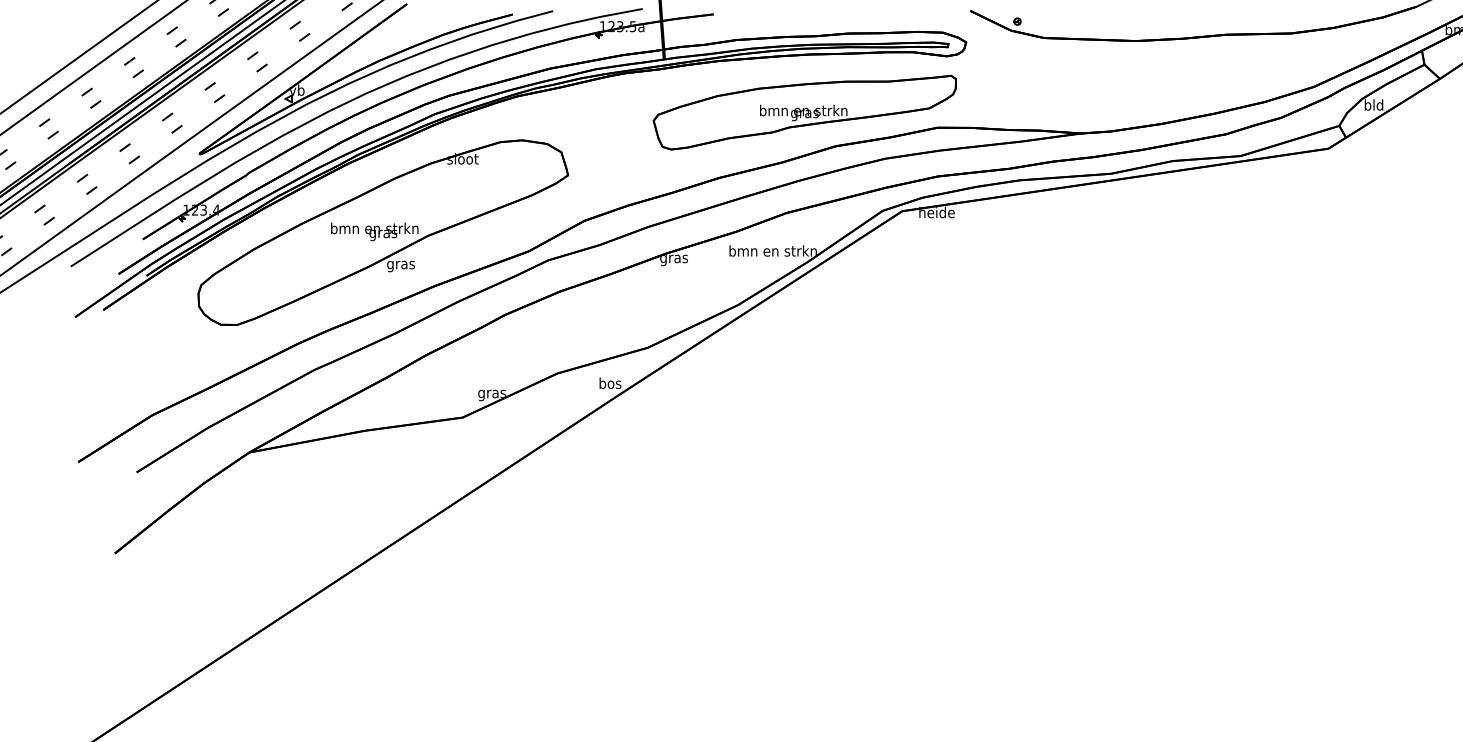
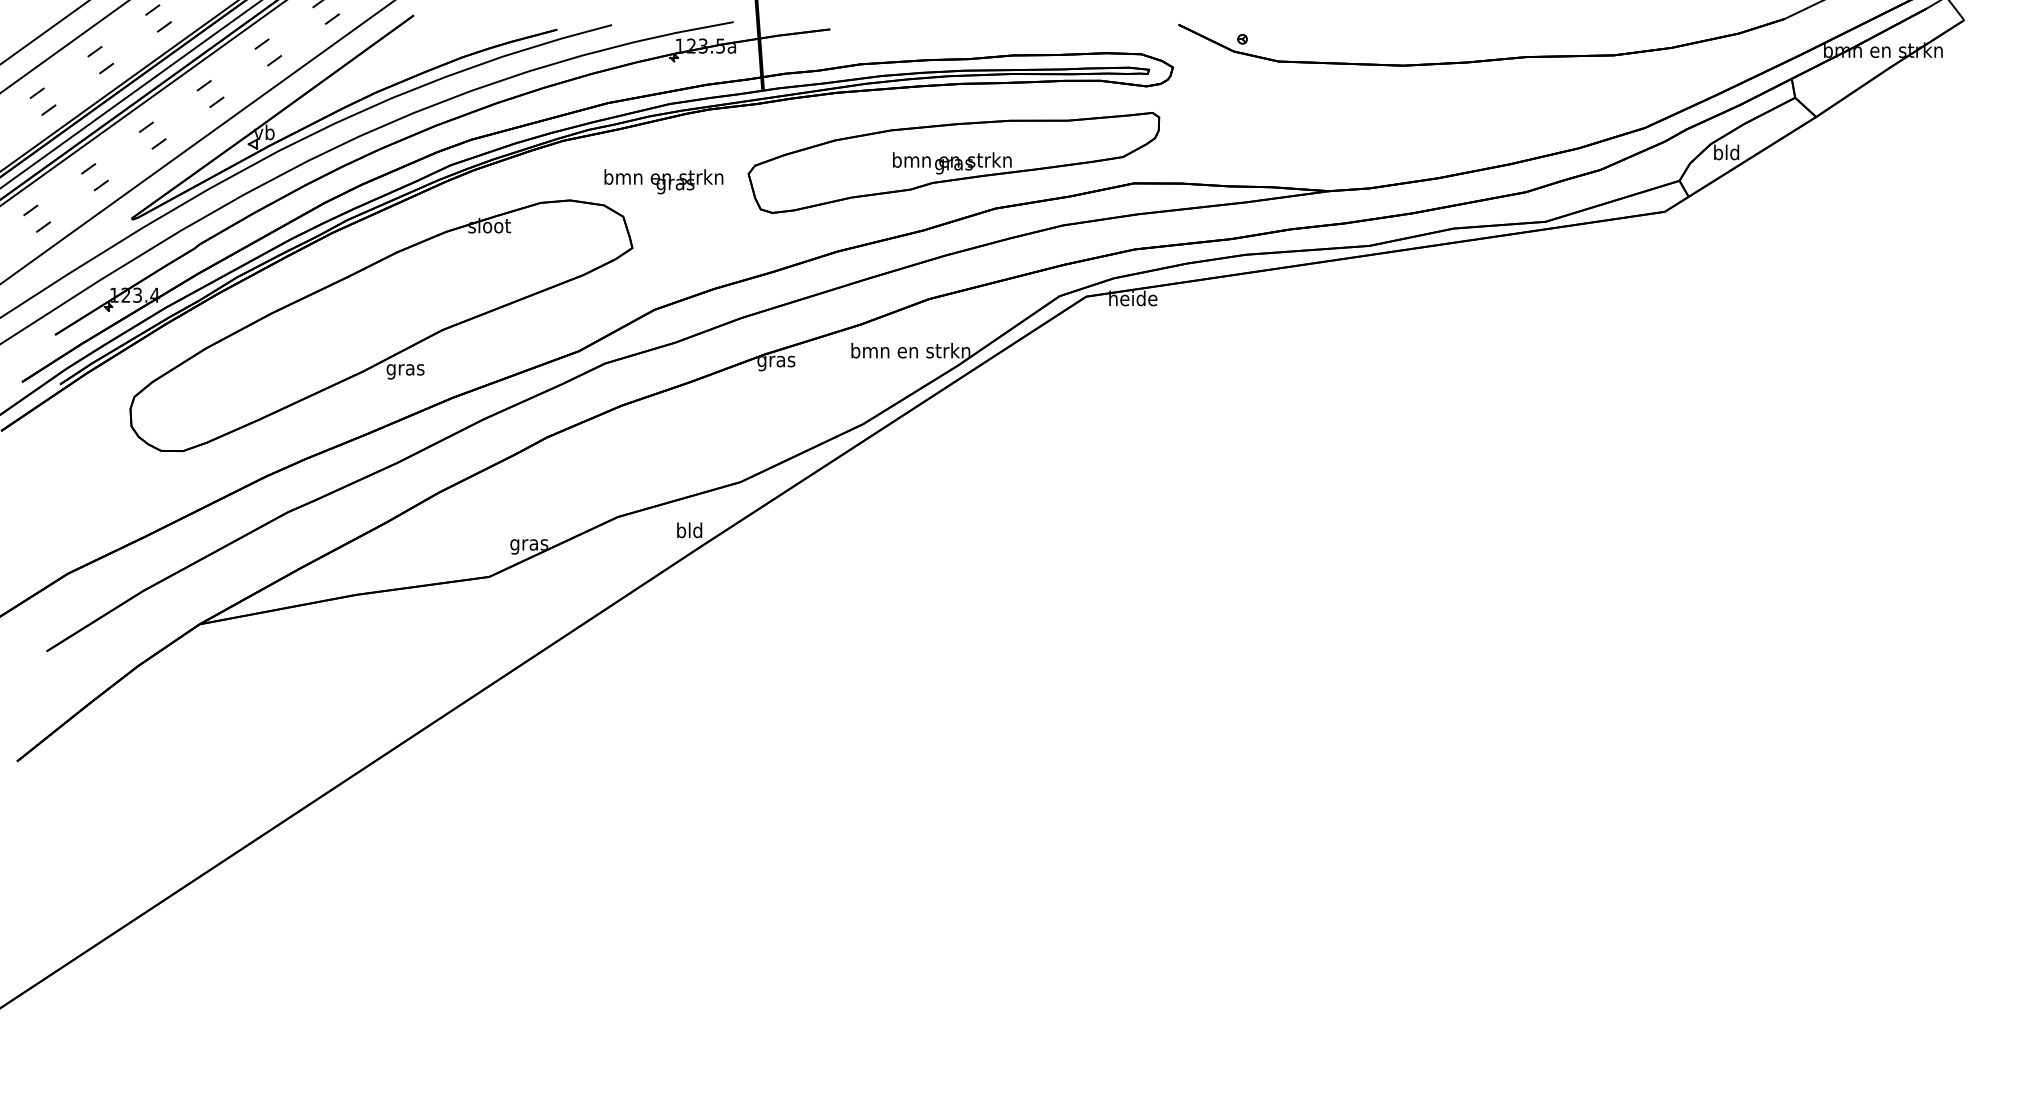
text: (374, 231) -> (663, 181), moved
text: (610, 383) -> (689, 530), bos -> bld

